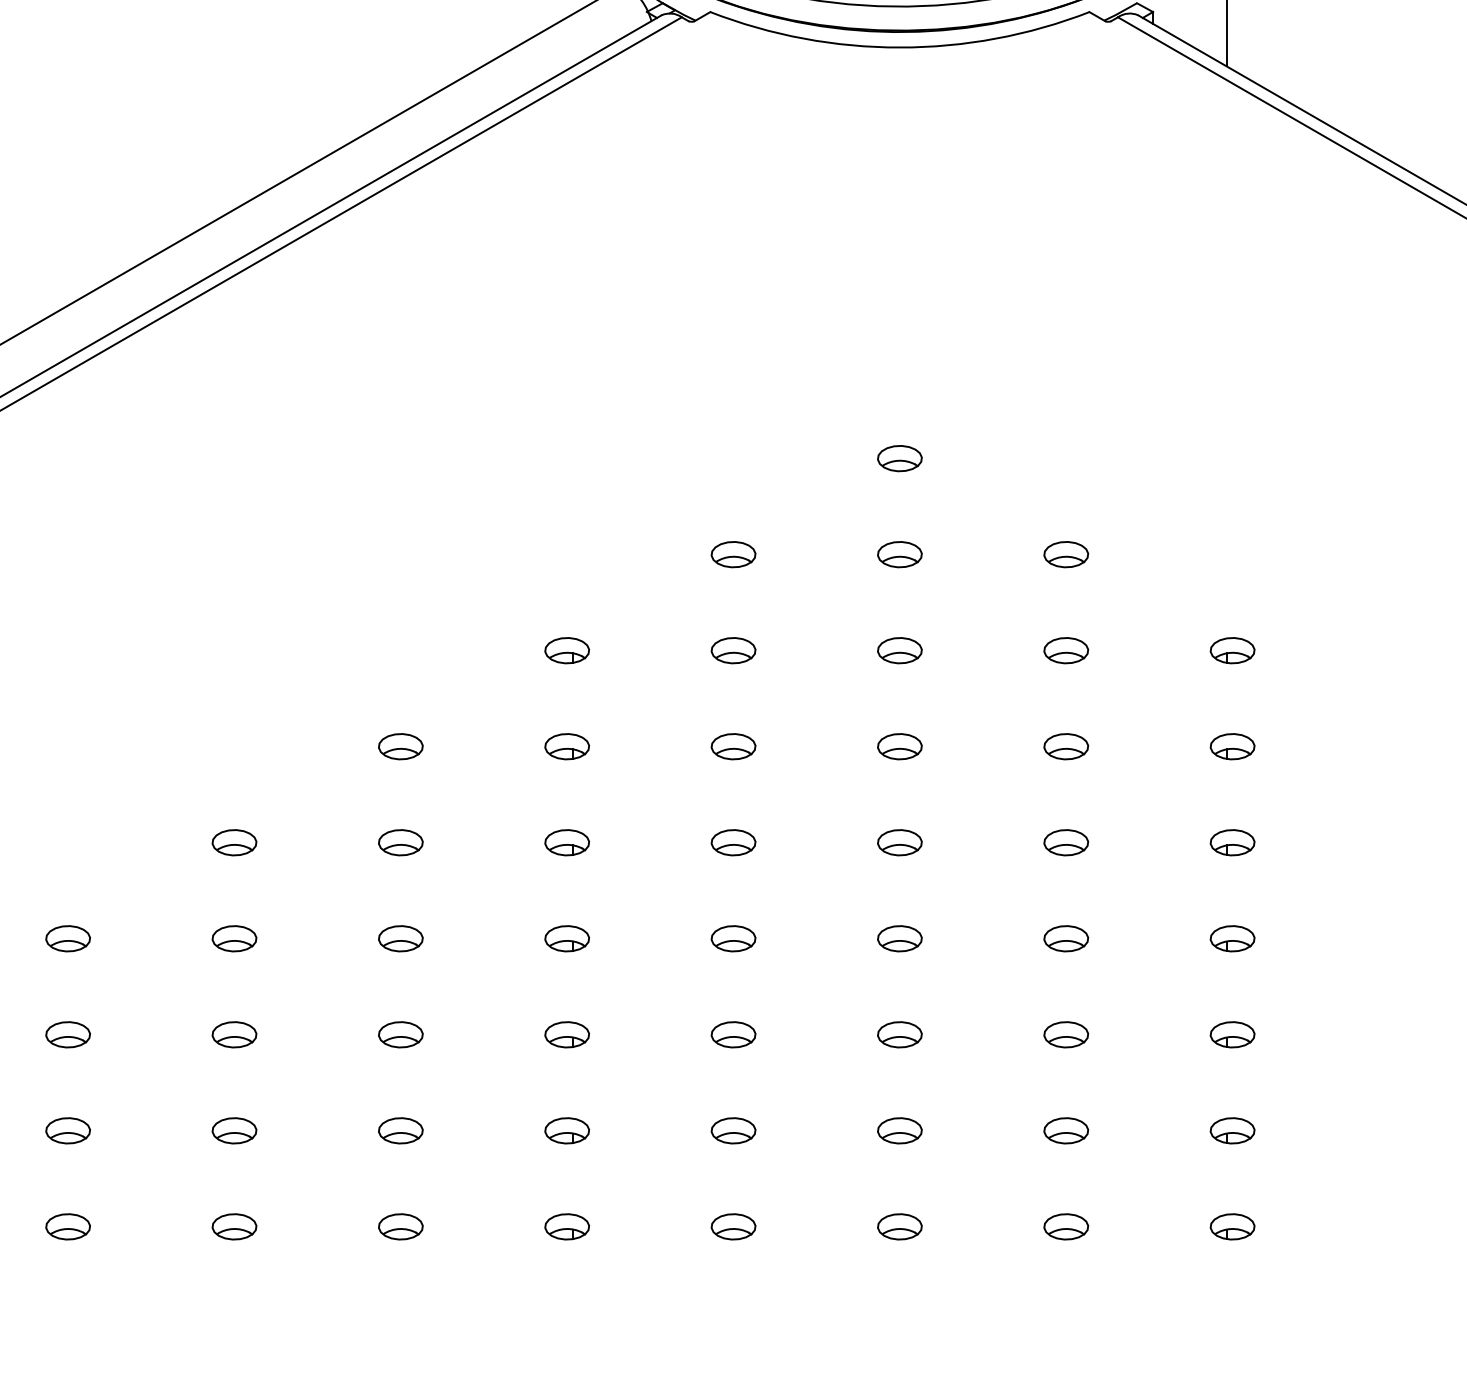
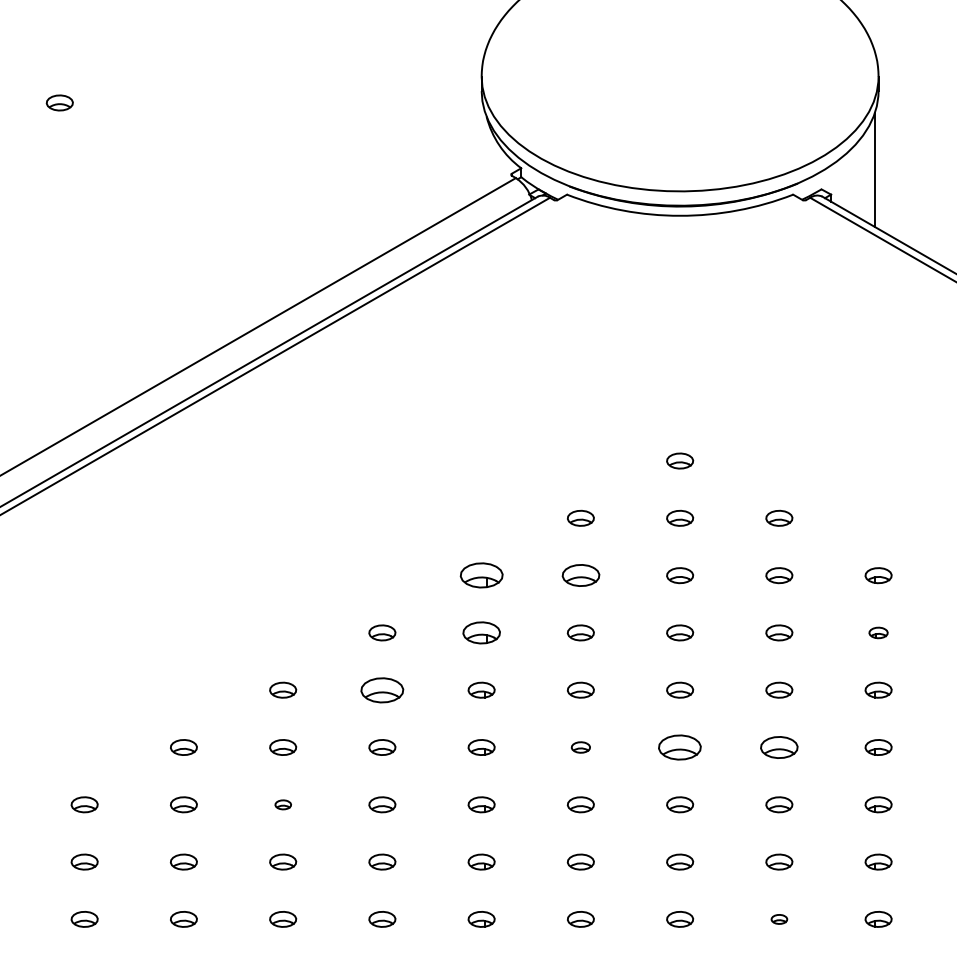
part: (566, 650) -> (481, 575), size x1.6
part: (732, 650) -> (580, 575), size x1.4
part: (566, 745) -> (481, 632), size x1.4
part: (1232, 745) -> (878, 632), size x0.7
part: (401, 841) -> (382, 689), size x1.6
part: (732, 938) -> (580, 747), size x0.7
part: (900, 938) -> (680, 747), size x1.6
part: (1066, 938) -> (779, 747), size x1.4
part: (235, 1034) -> (283, 804), size x0.6
part: (1066, 1227) -> (779, 919), size x0.6

